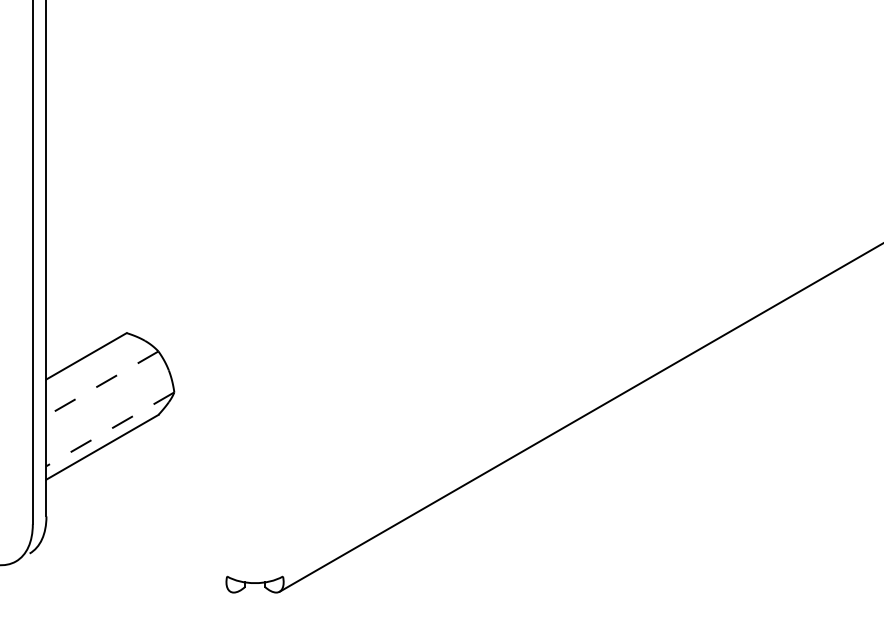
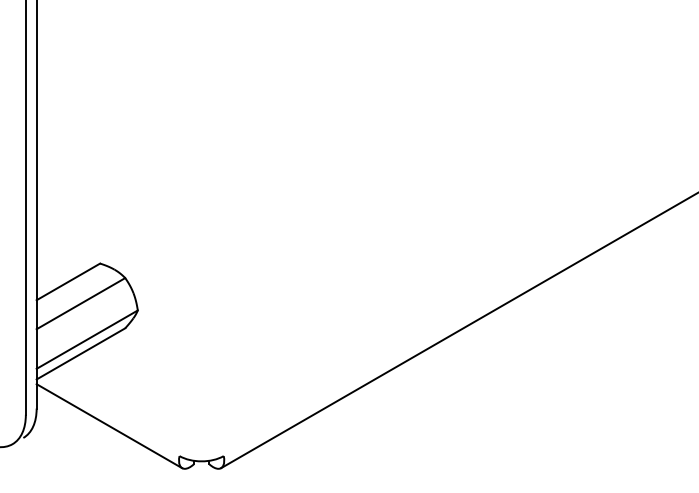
line: (101, 383) -> (80, 303), dashed -> solid
line: (109, 429) -> (86, 339), dashed -> solid
line: (138, 539) -> (109, 426), added

